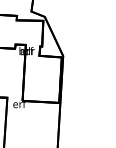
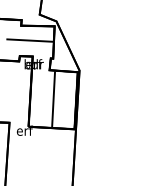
line: (23, 32) -> (29, 40), added
line: (42, 79) -> (53, 99), added

